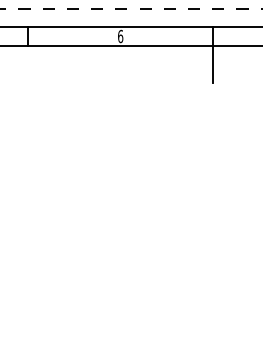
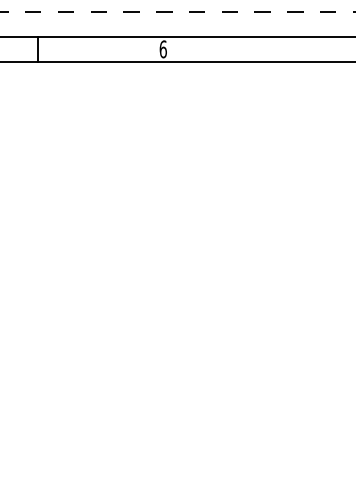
line: (213, 54) -> (288, 73), removed

